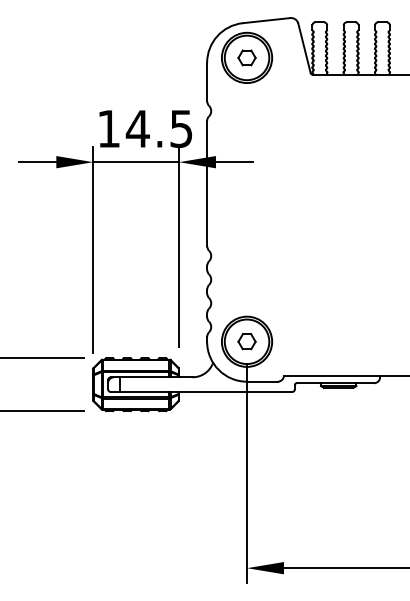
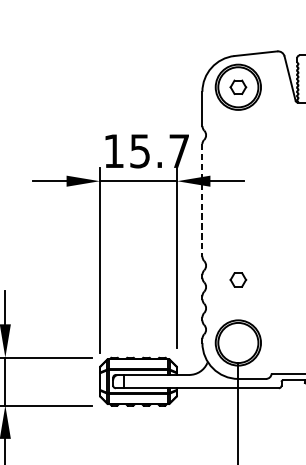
text: (158, 129) -> (158, 151), 14.5 -> 15.7
line: (207, 183) -> (202, 200), solid -> dashed
part: (246, 341) -> (237, 279), moved

